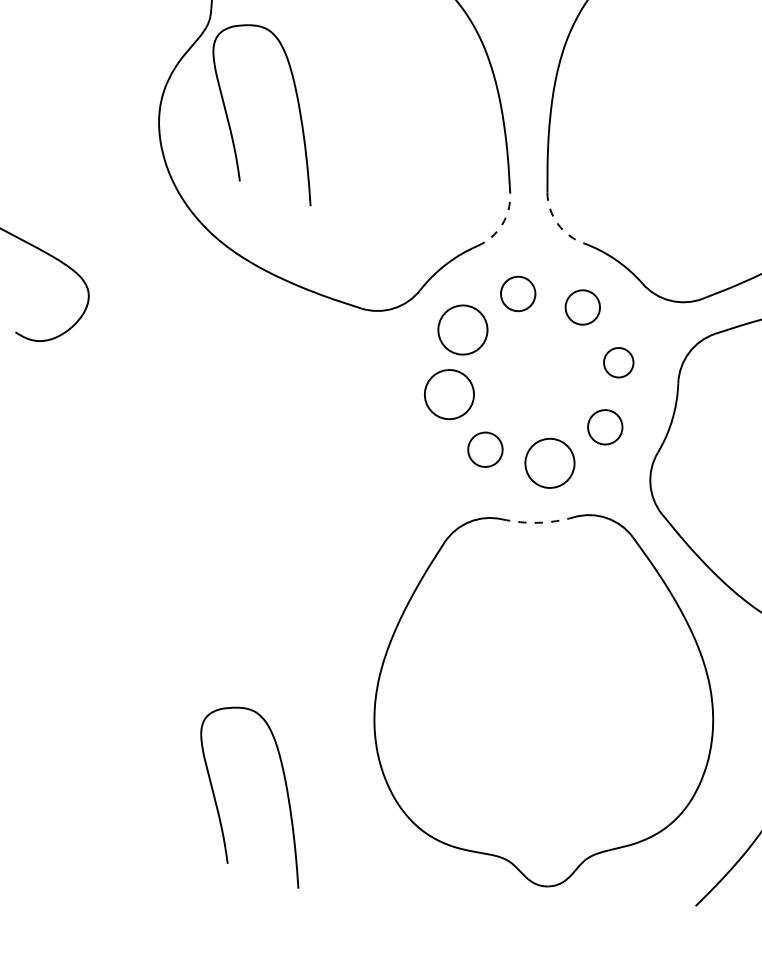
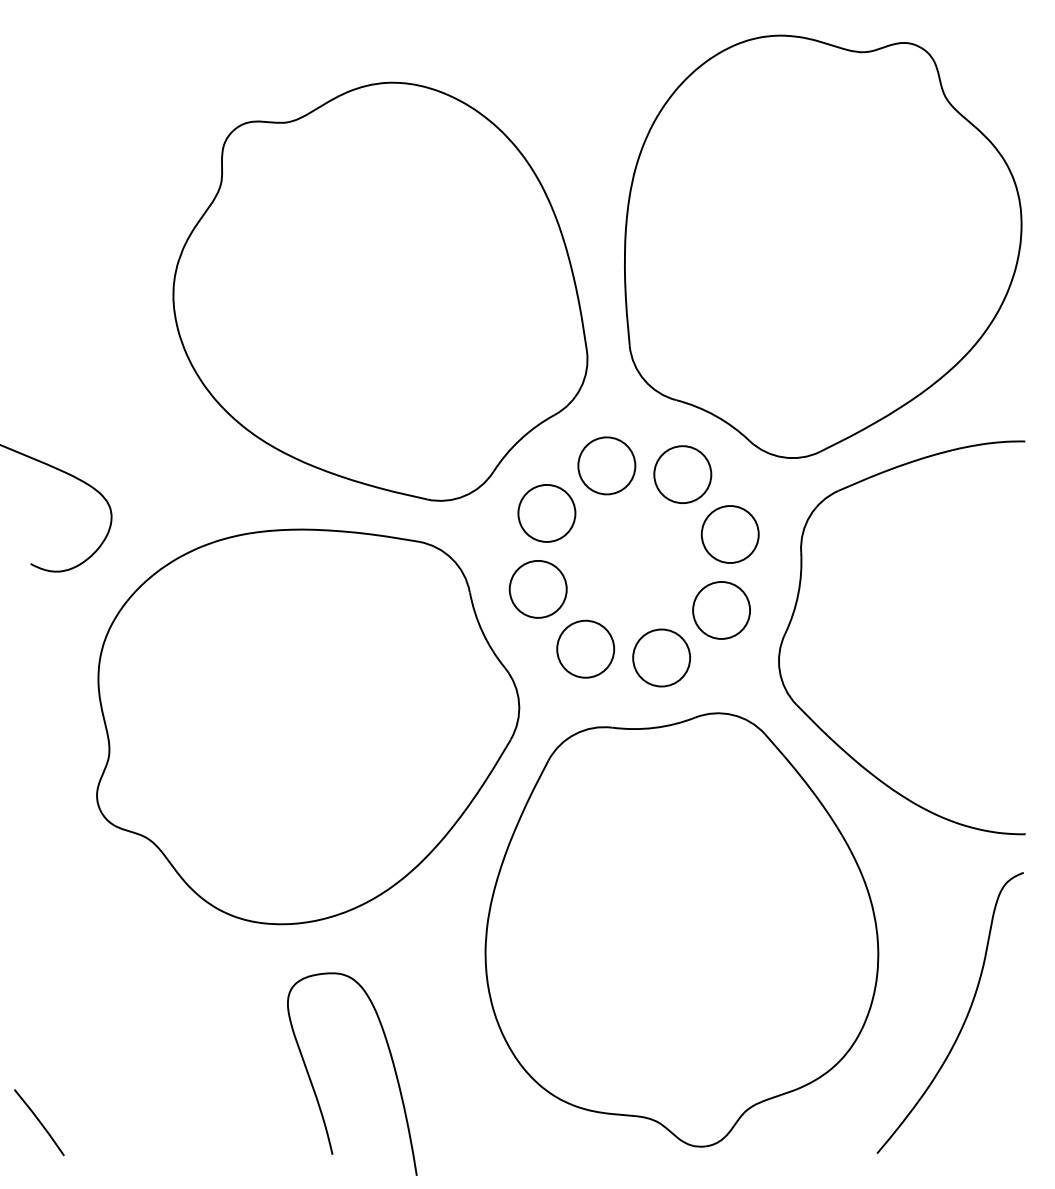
curve: (229, 120) -> (254, 296), removed
arc: (557, 223) -> (644, 380), dashed -> solid
arc: (501, 225) -> (580, 388), dashed -> solid
circle: (517, 293) -> (606, 465), size x1.43
circle: (582, 307) -> (682, 474), size x1.43
circle: (618, 362) -> (729, 534), size x1.67
circle: (605, 426) -> (721, 609), size x1.43
circle: (485, 449) -> (585, 648), size x1.43
part: (241, 494) -> (308, 726), added
arc: (538, 522) -> (654, 727), dashed -> solid

